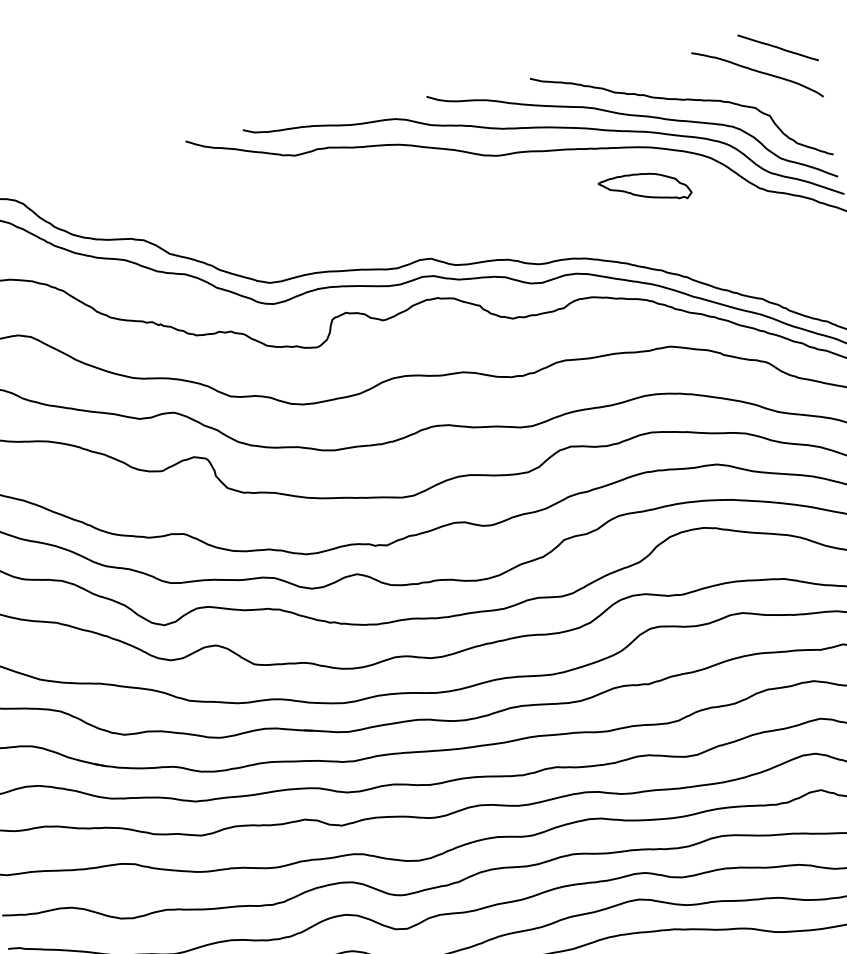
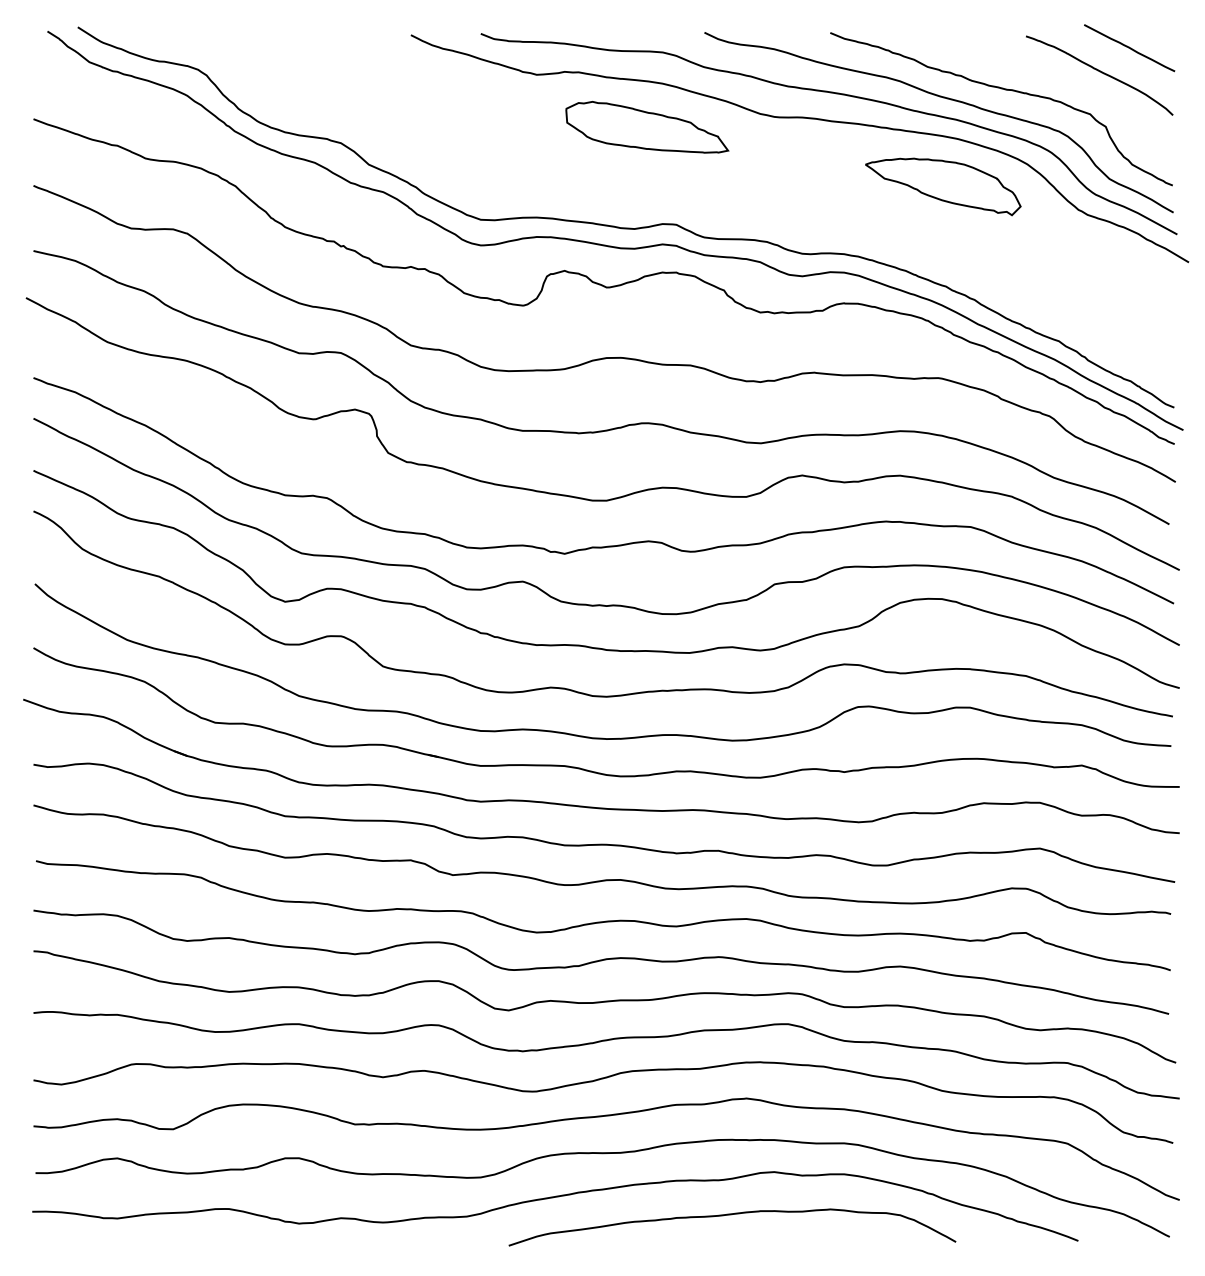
part: (393, 182) -> (647, 127), added
part: (645, 188) -> (943, 186), size x1.43

